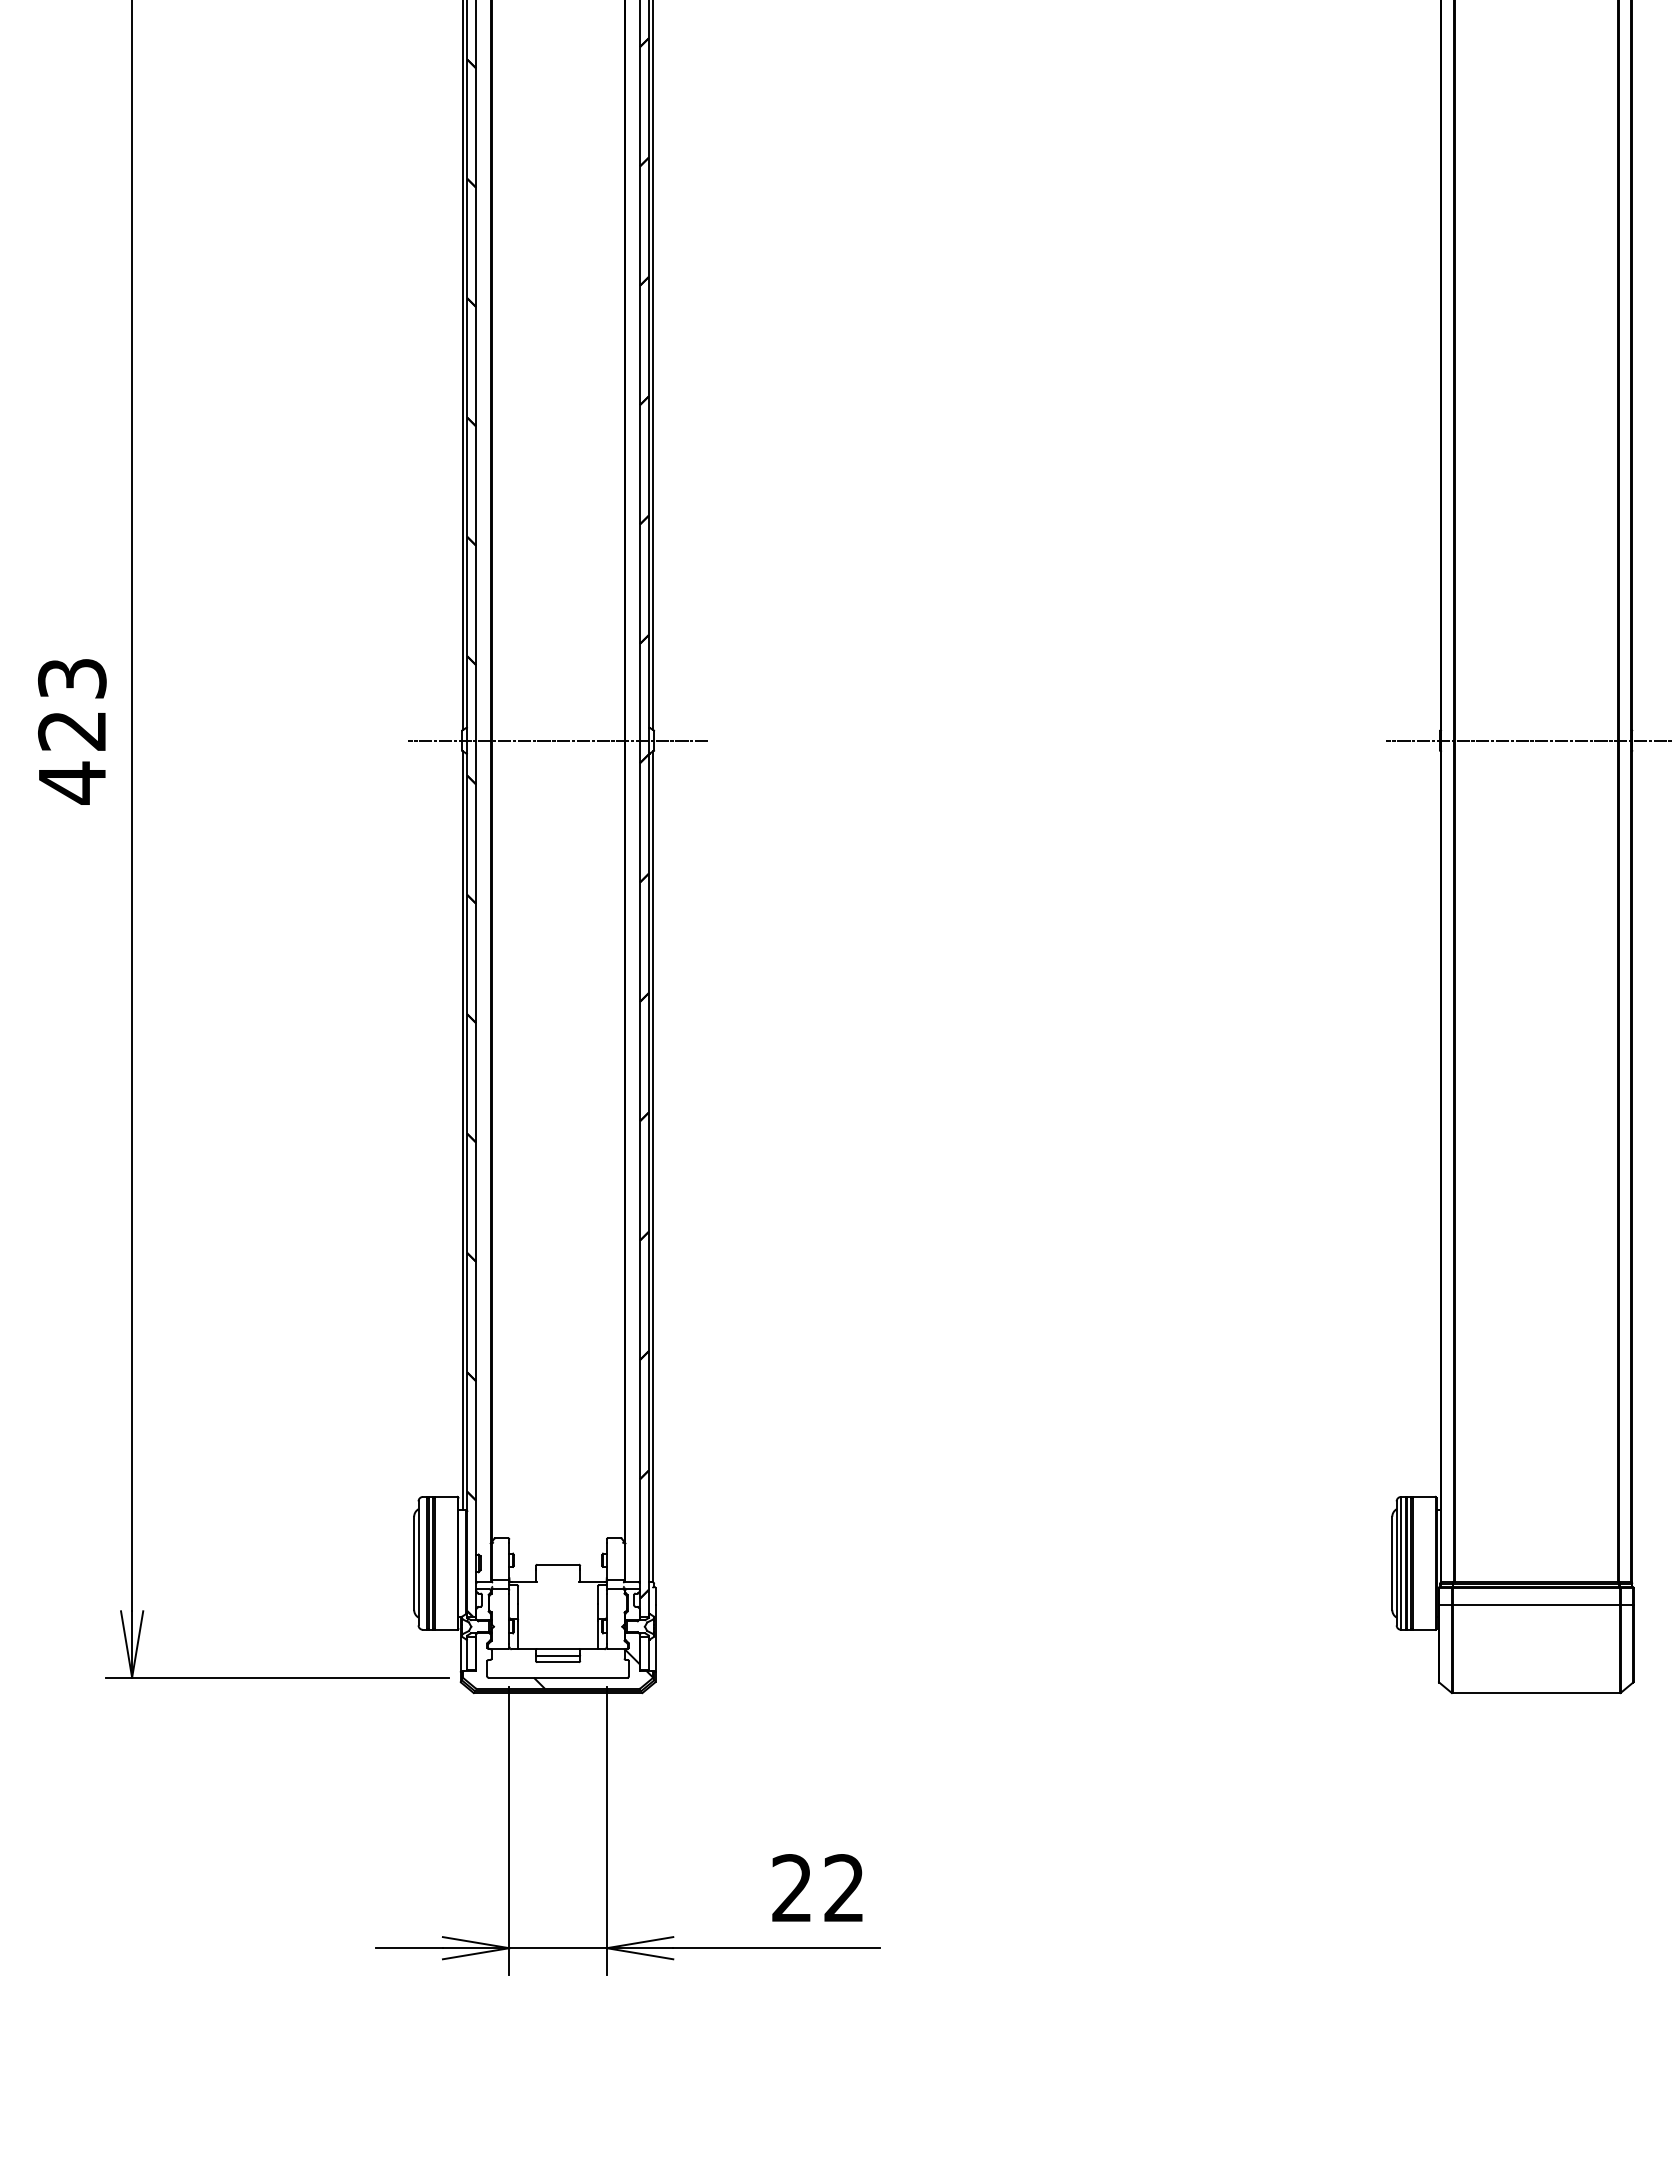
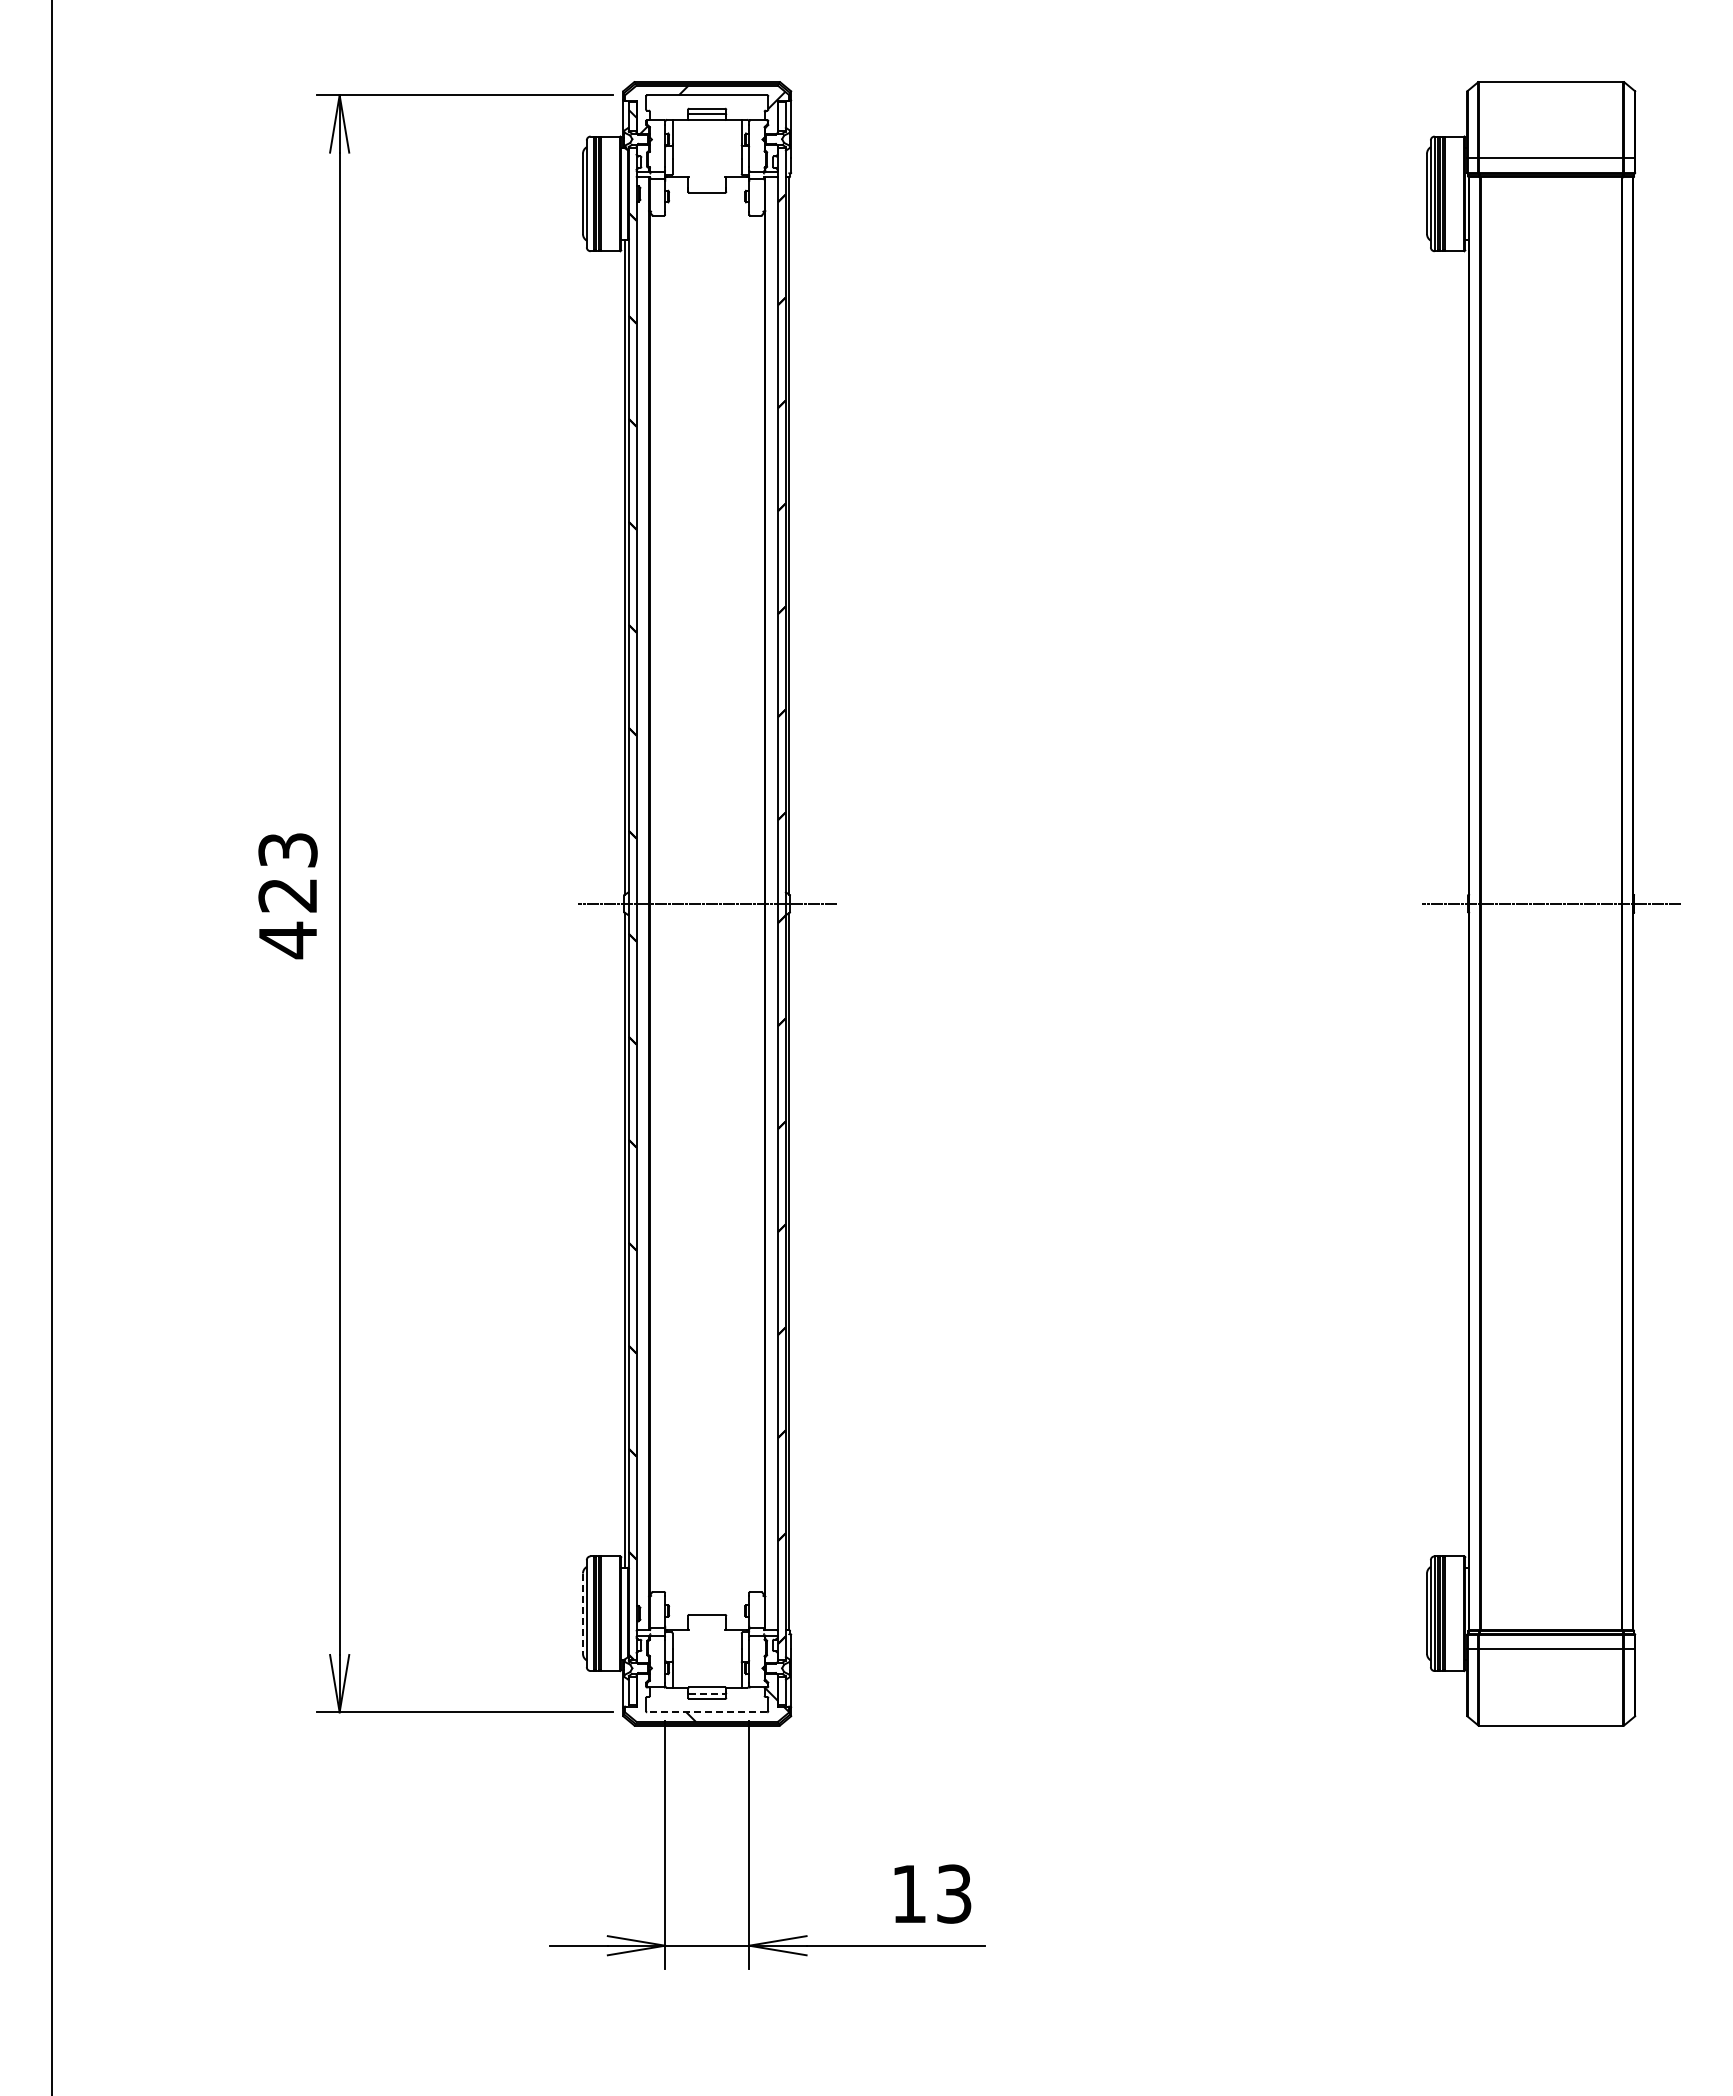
line: (413, 1564) -> (582, 1614), solid -> dashed
line: (558, 1655) -> (707, 1693), solid -> dashed
line: (557, 1677) -> (706, 1712), solid -> dashed
text: (818, 1887) -> (931, 1893), 22 -> 13

